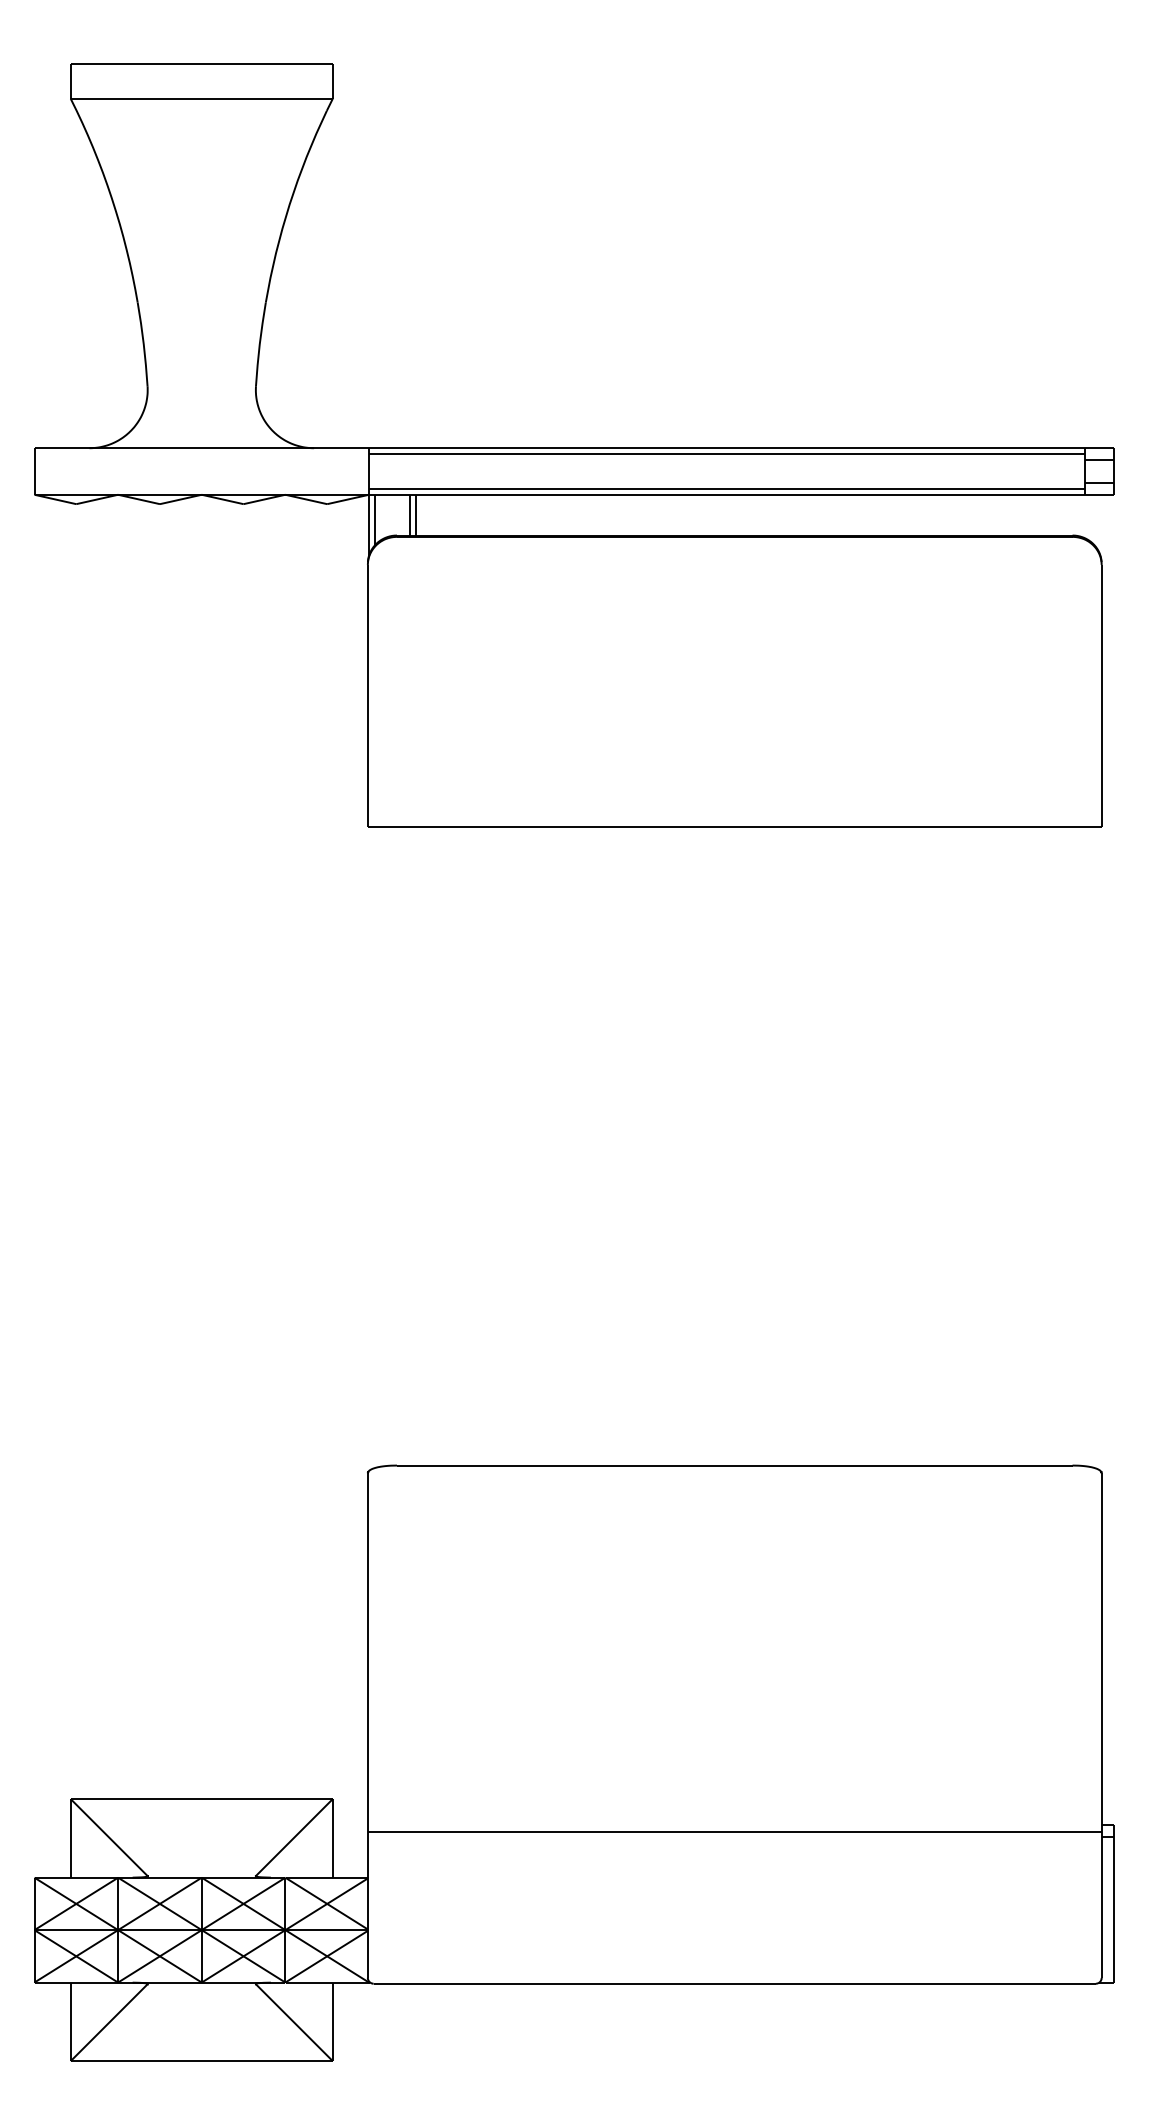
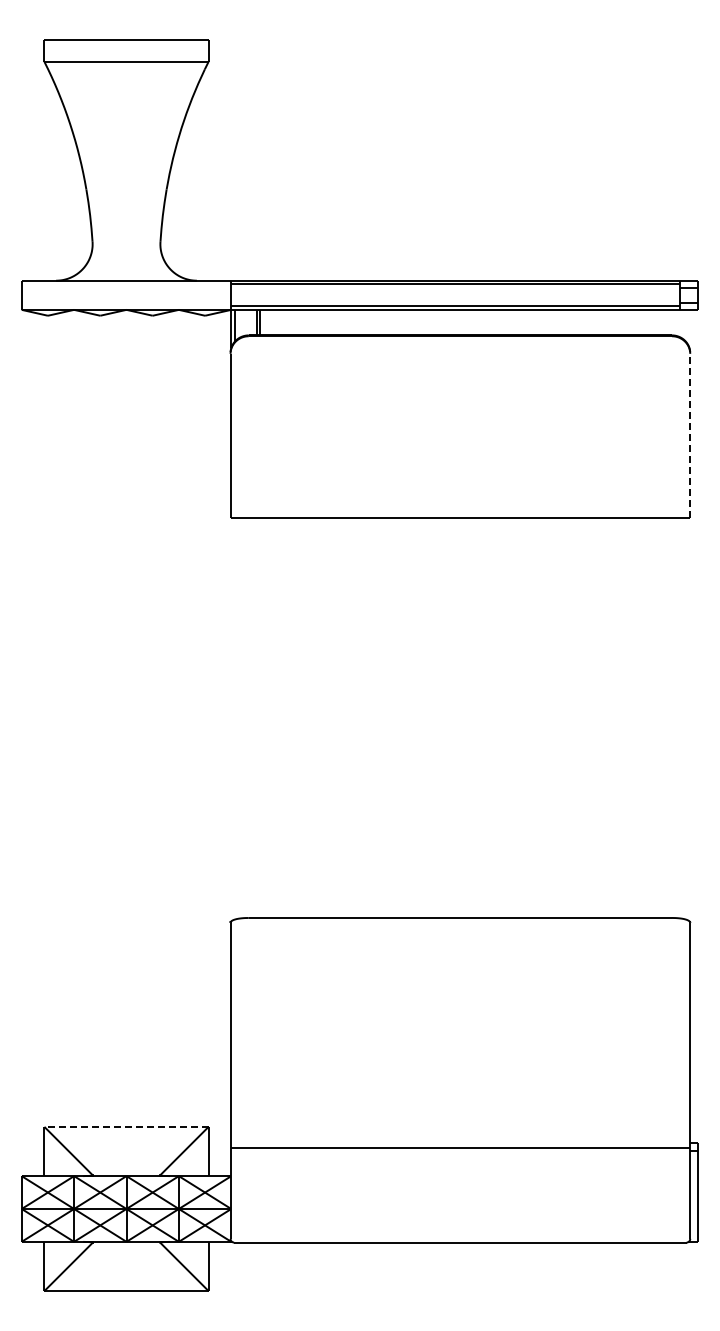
line: (1102, 695) -> (690, 435), solid -> dashed
line: (201, 1798) -> (126, 1126), solid -> dashed

